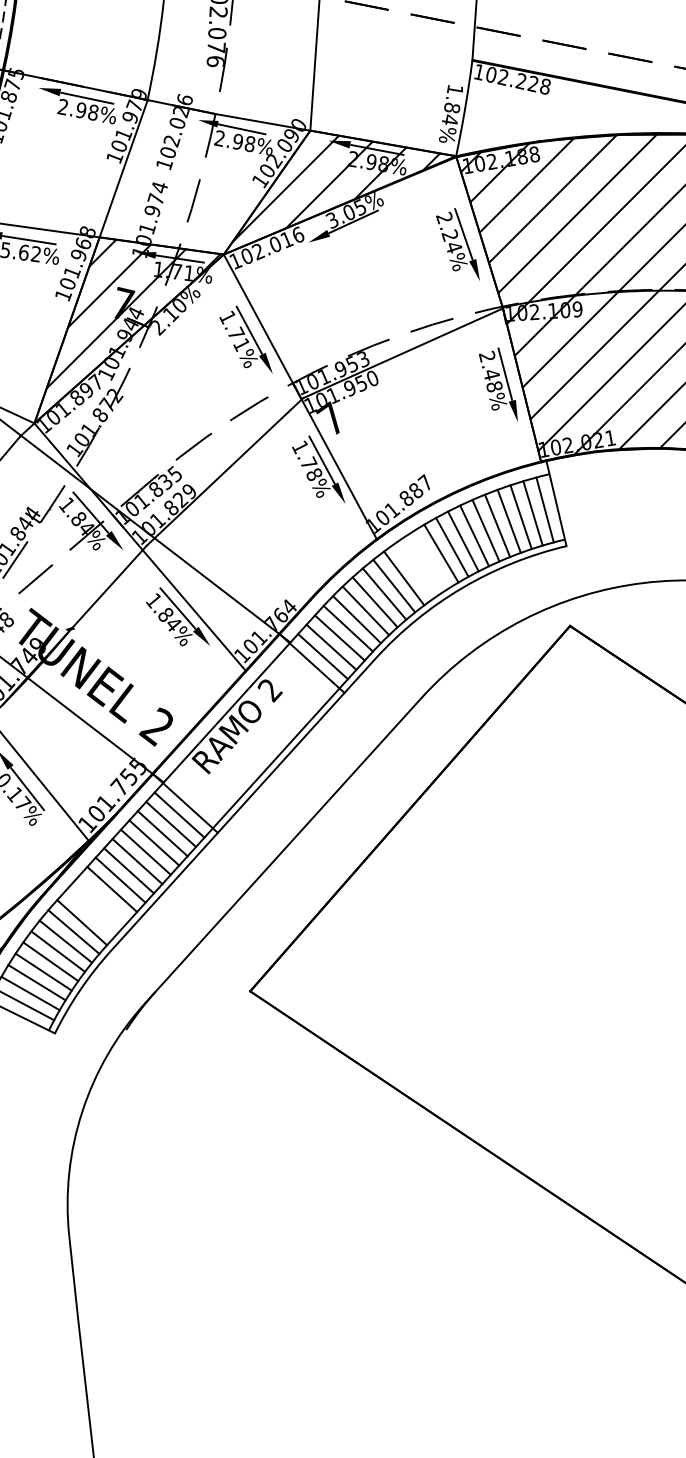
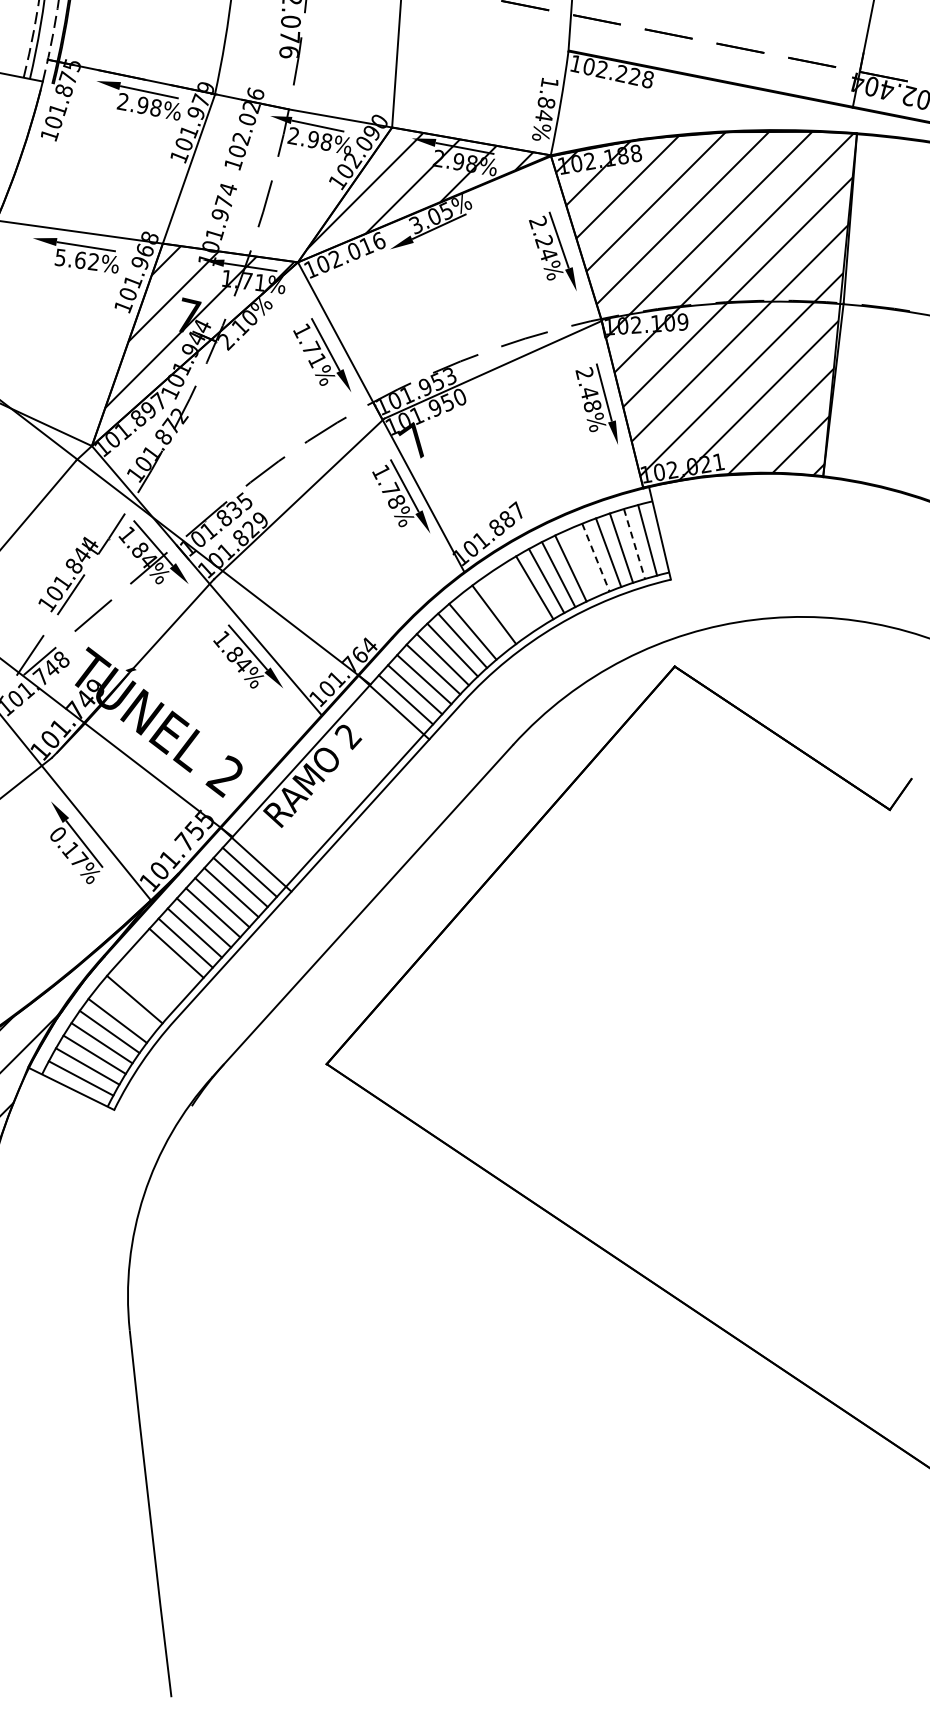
line: (533, 513) -> (634, 544), solid -> dashed
line: (497, 525) -> (595, 557), solid -> dashed
line: (485, 530) -> (582, 562), removed
line: (394, 585) -> (483, 622), removed
line: (81, 921) -> (143, 988), removed
line: (65, 942) -> (125, 1010), removed

